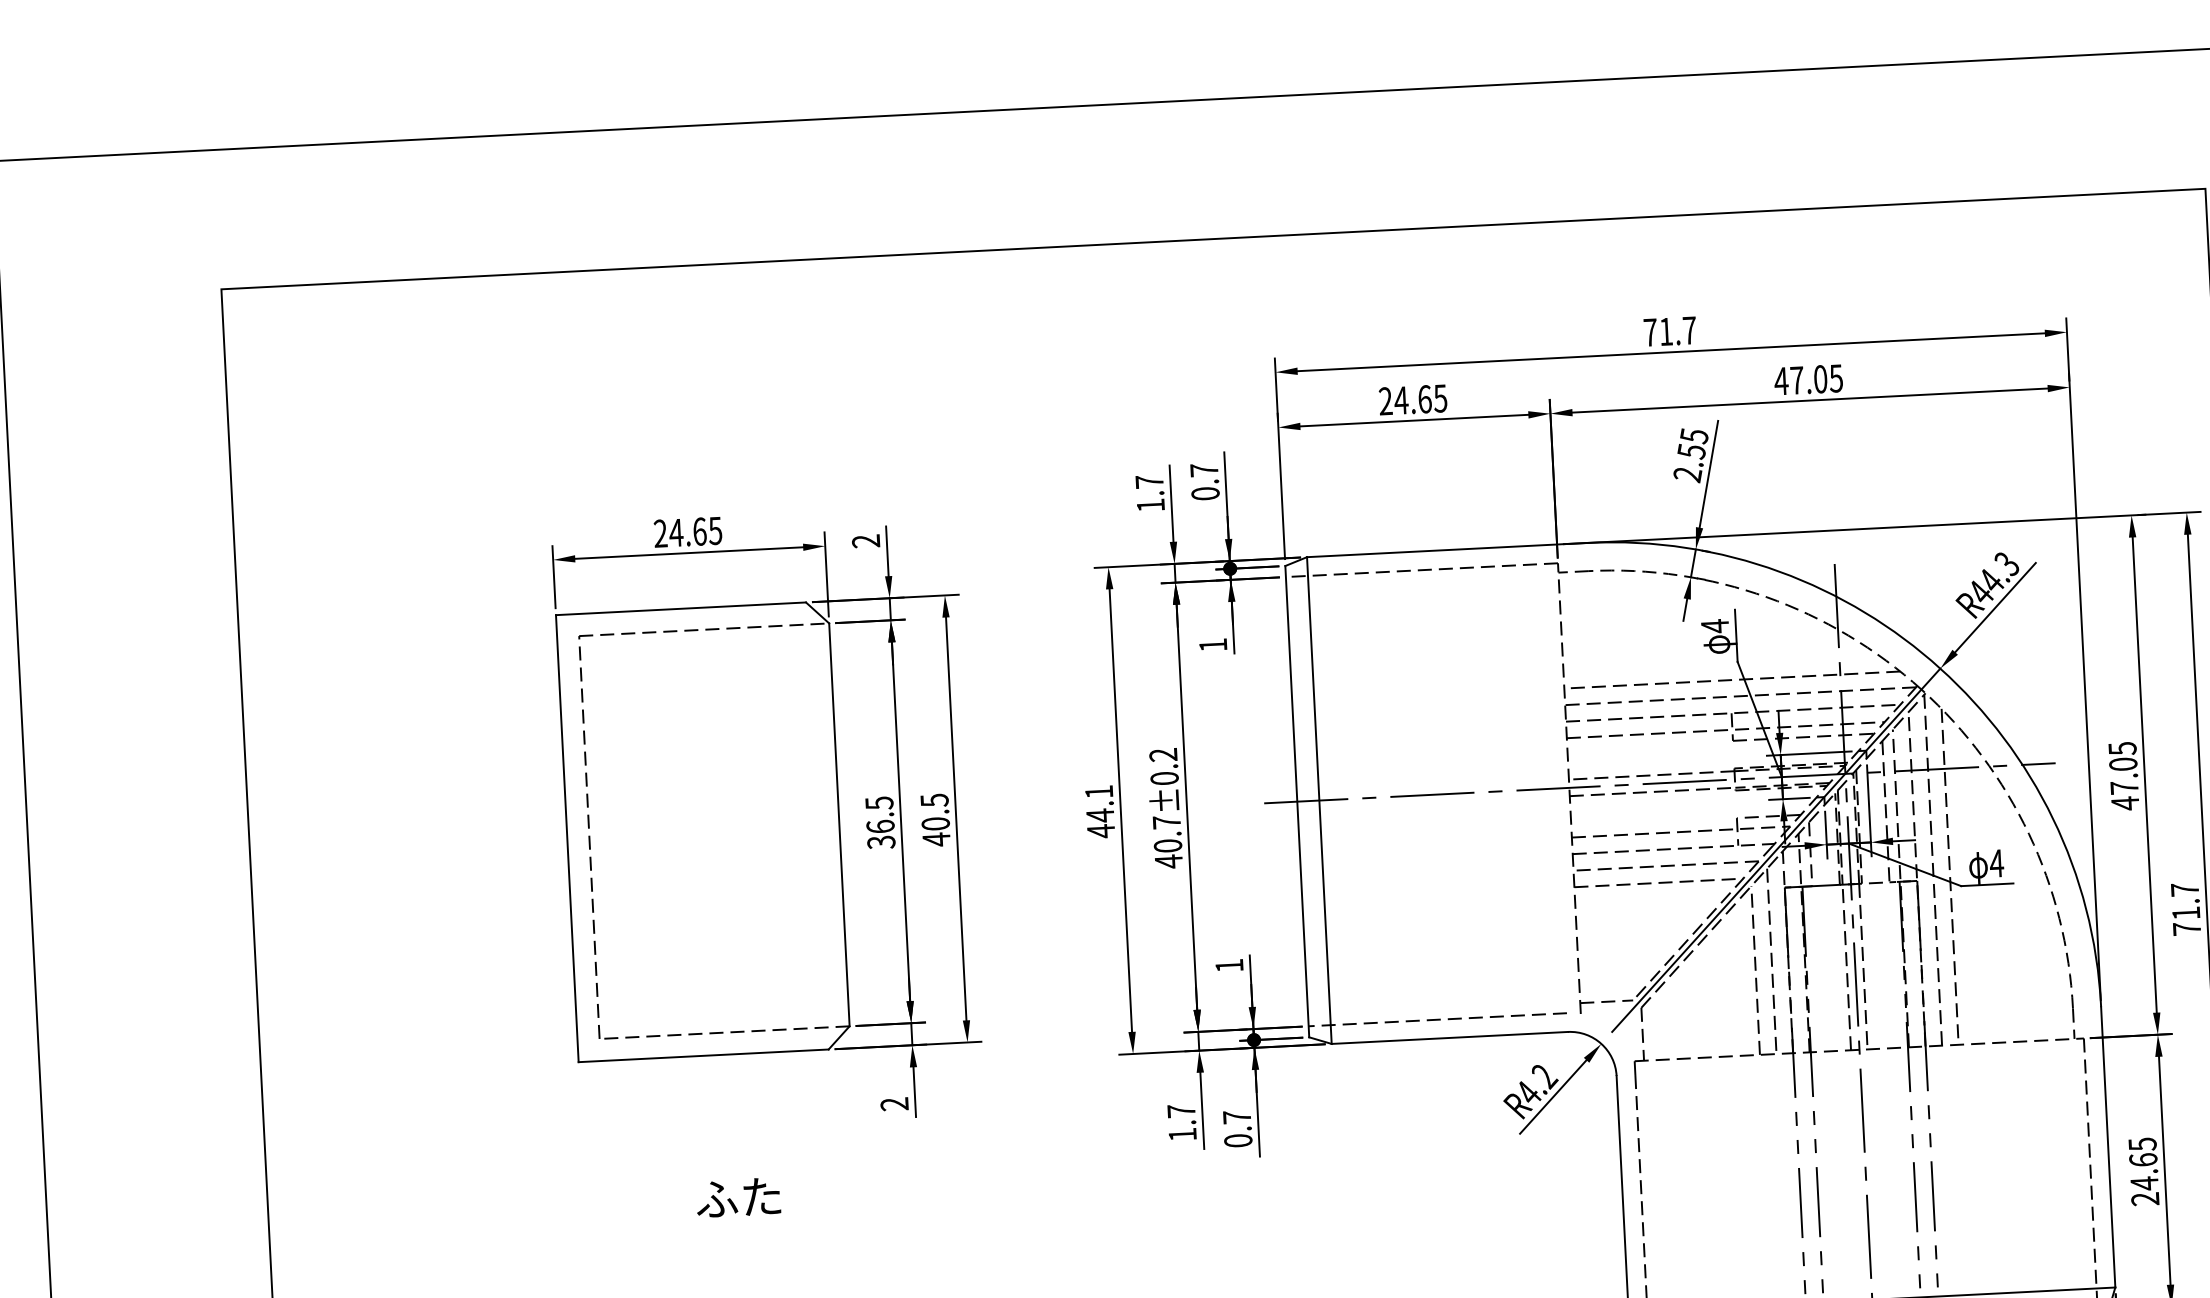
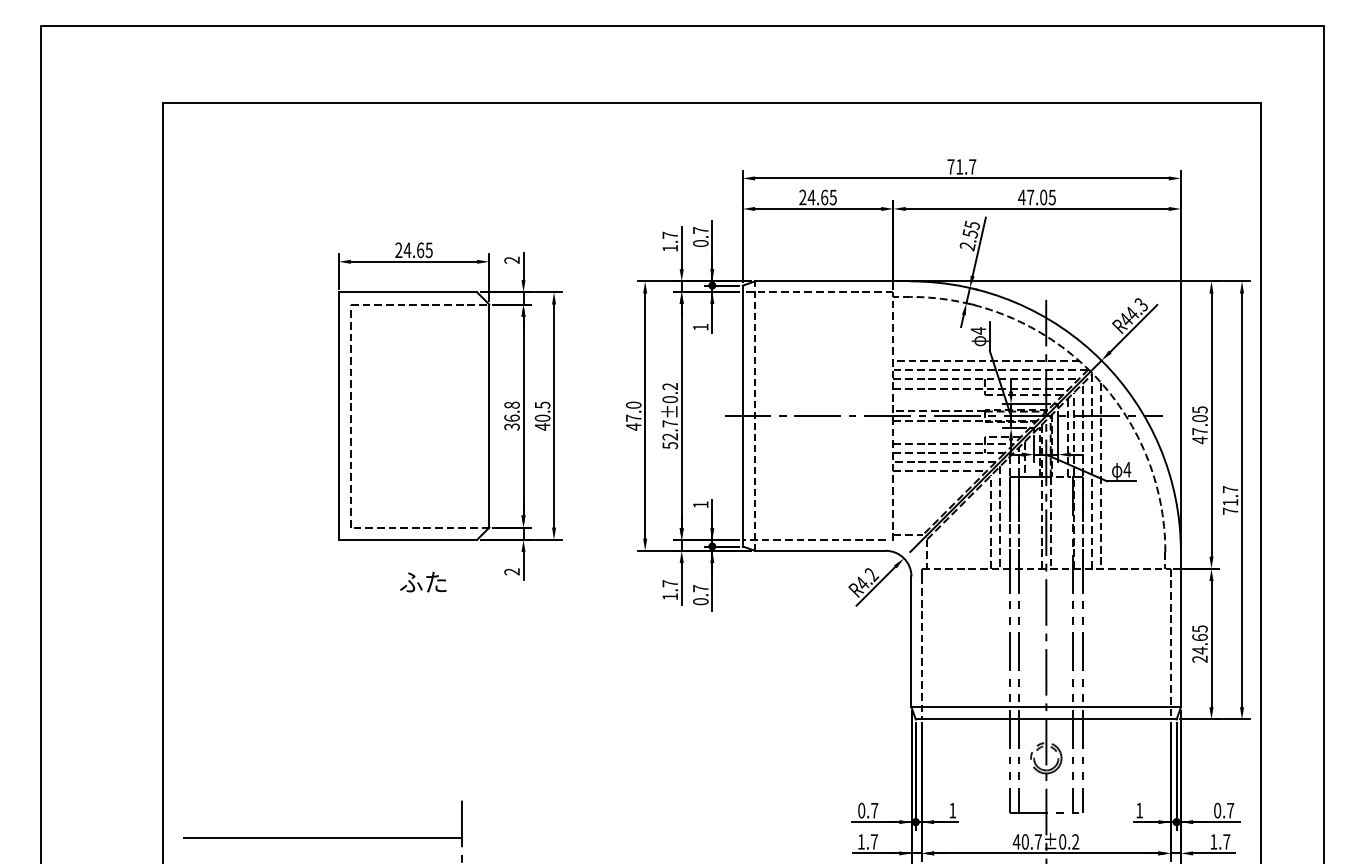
text: (878, 801) -> (511, 404), 36.5 -> 36.8
line: (1320, 801) -> (755, 416), solid -> dashed
text: (1099, 803) -> (633, 411), 44.1 -> 47.0
text: (1168, 854) -> (670, 441), 40.7±0.2 -> 52.7±0.2
text: (738, 1196) -> (423, 581), moved

